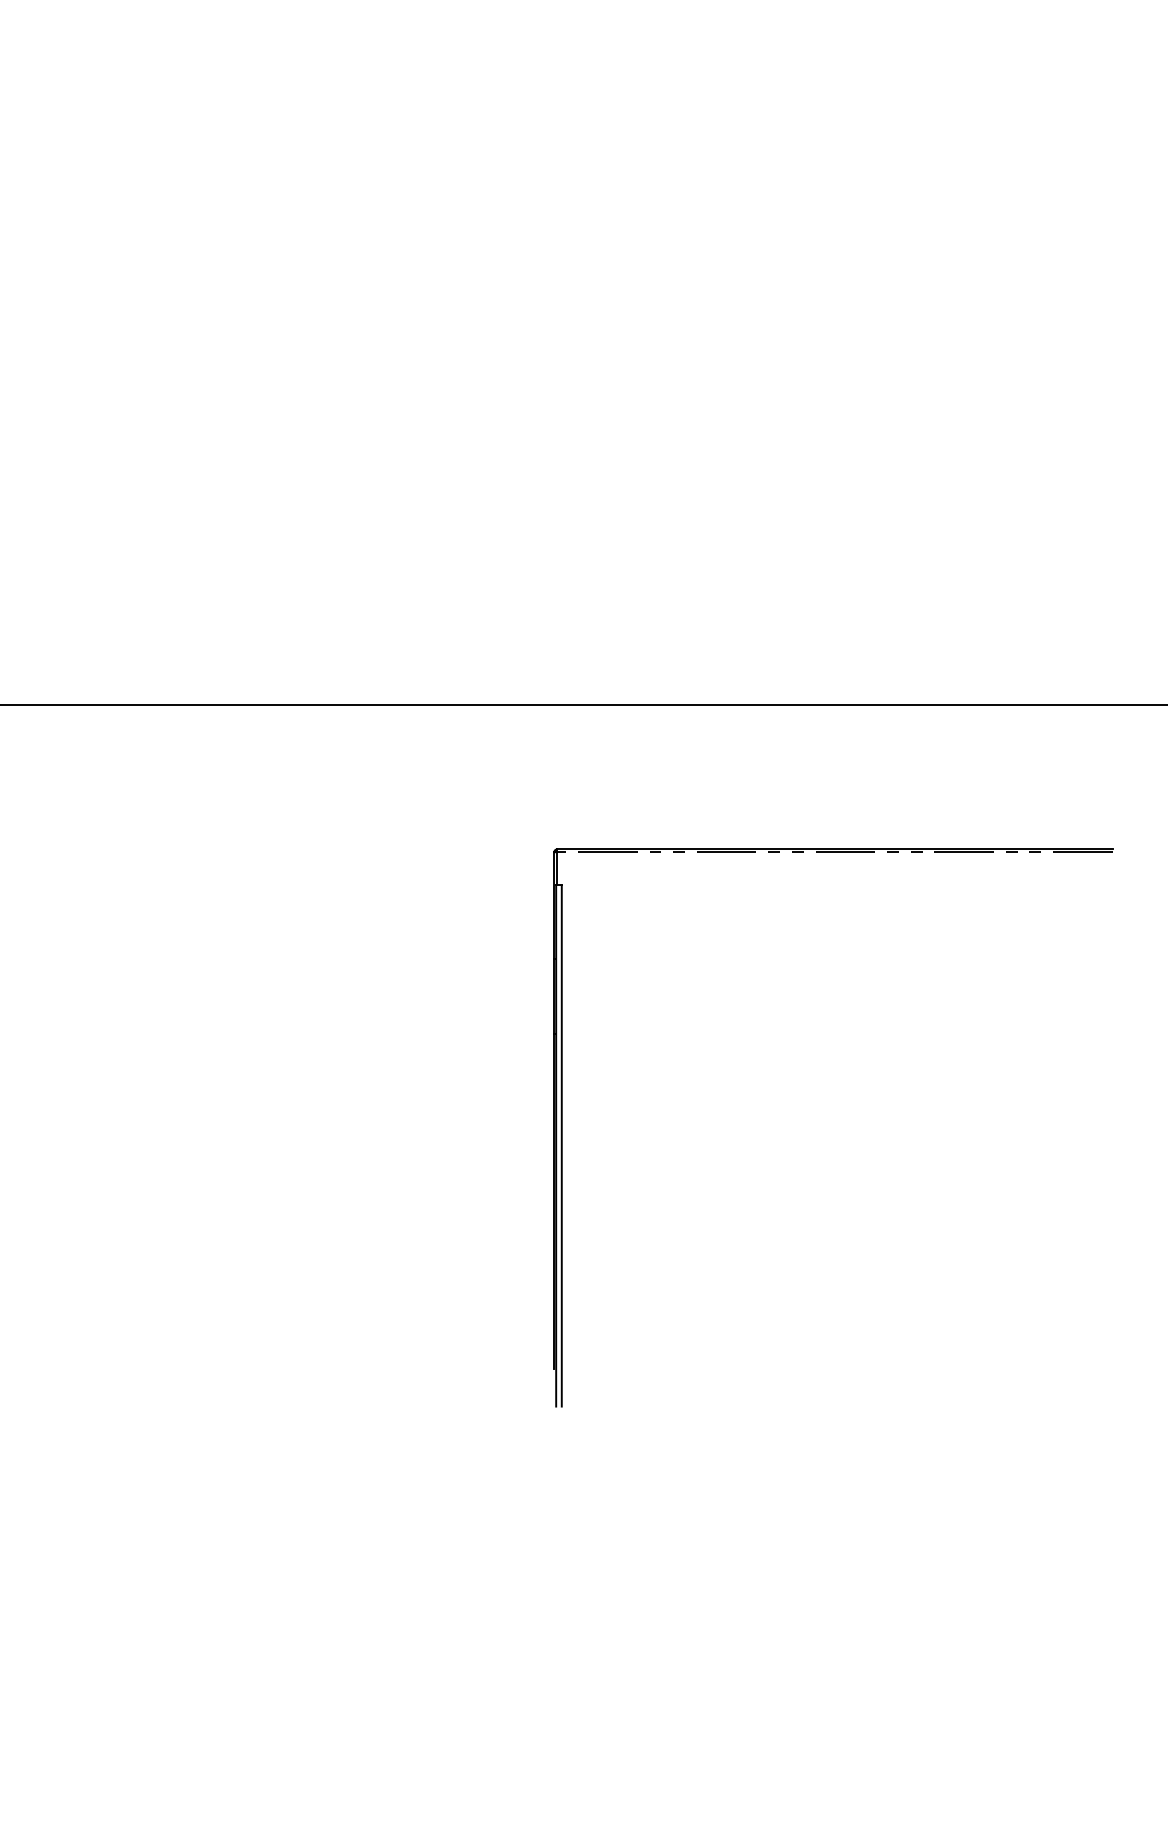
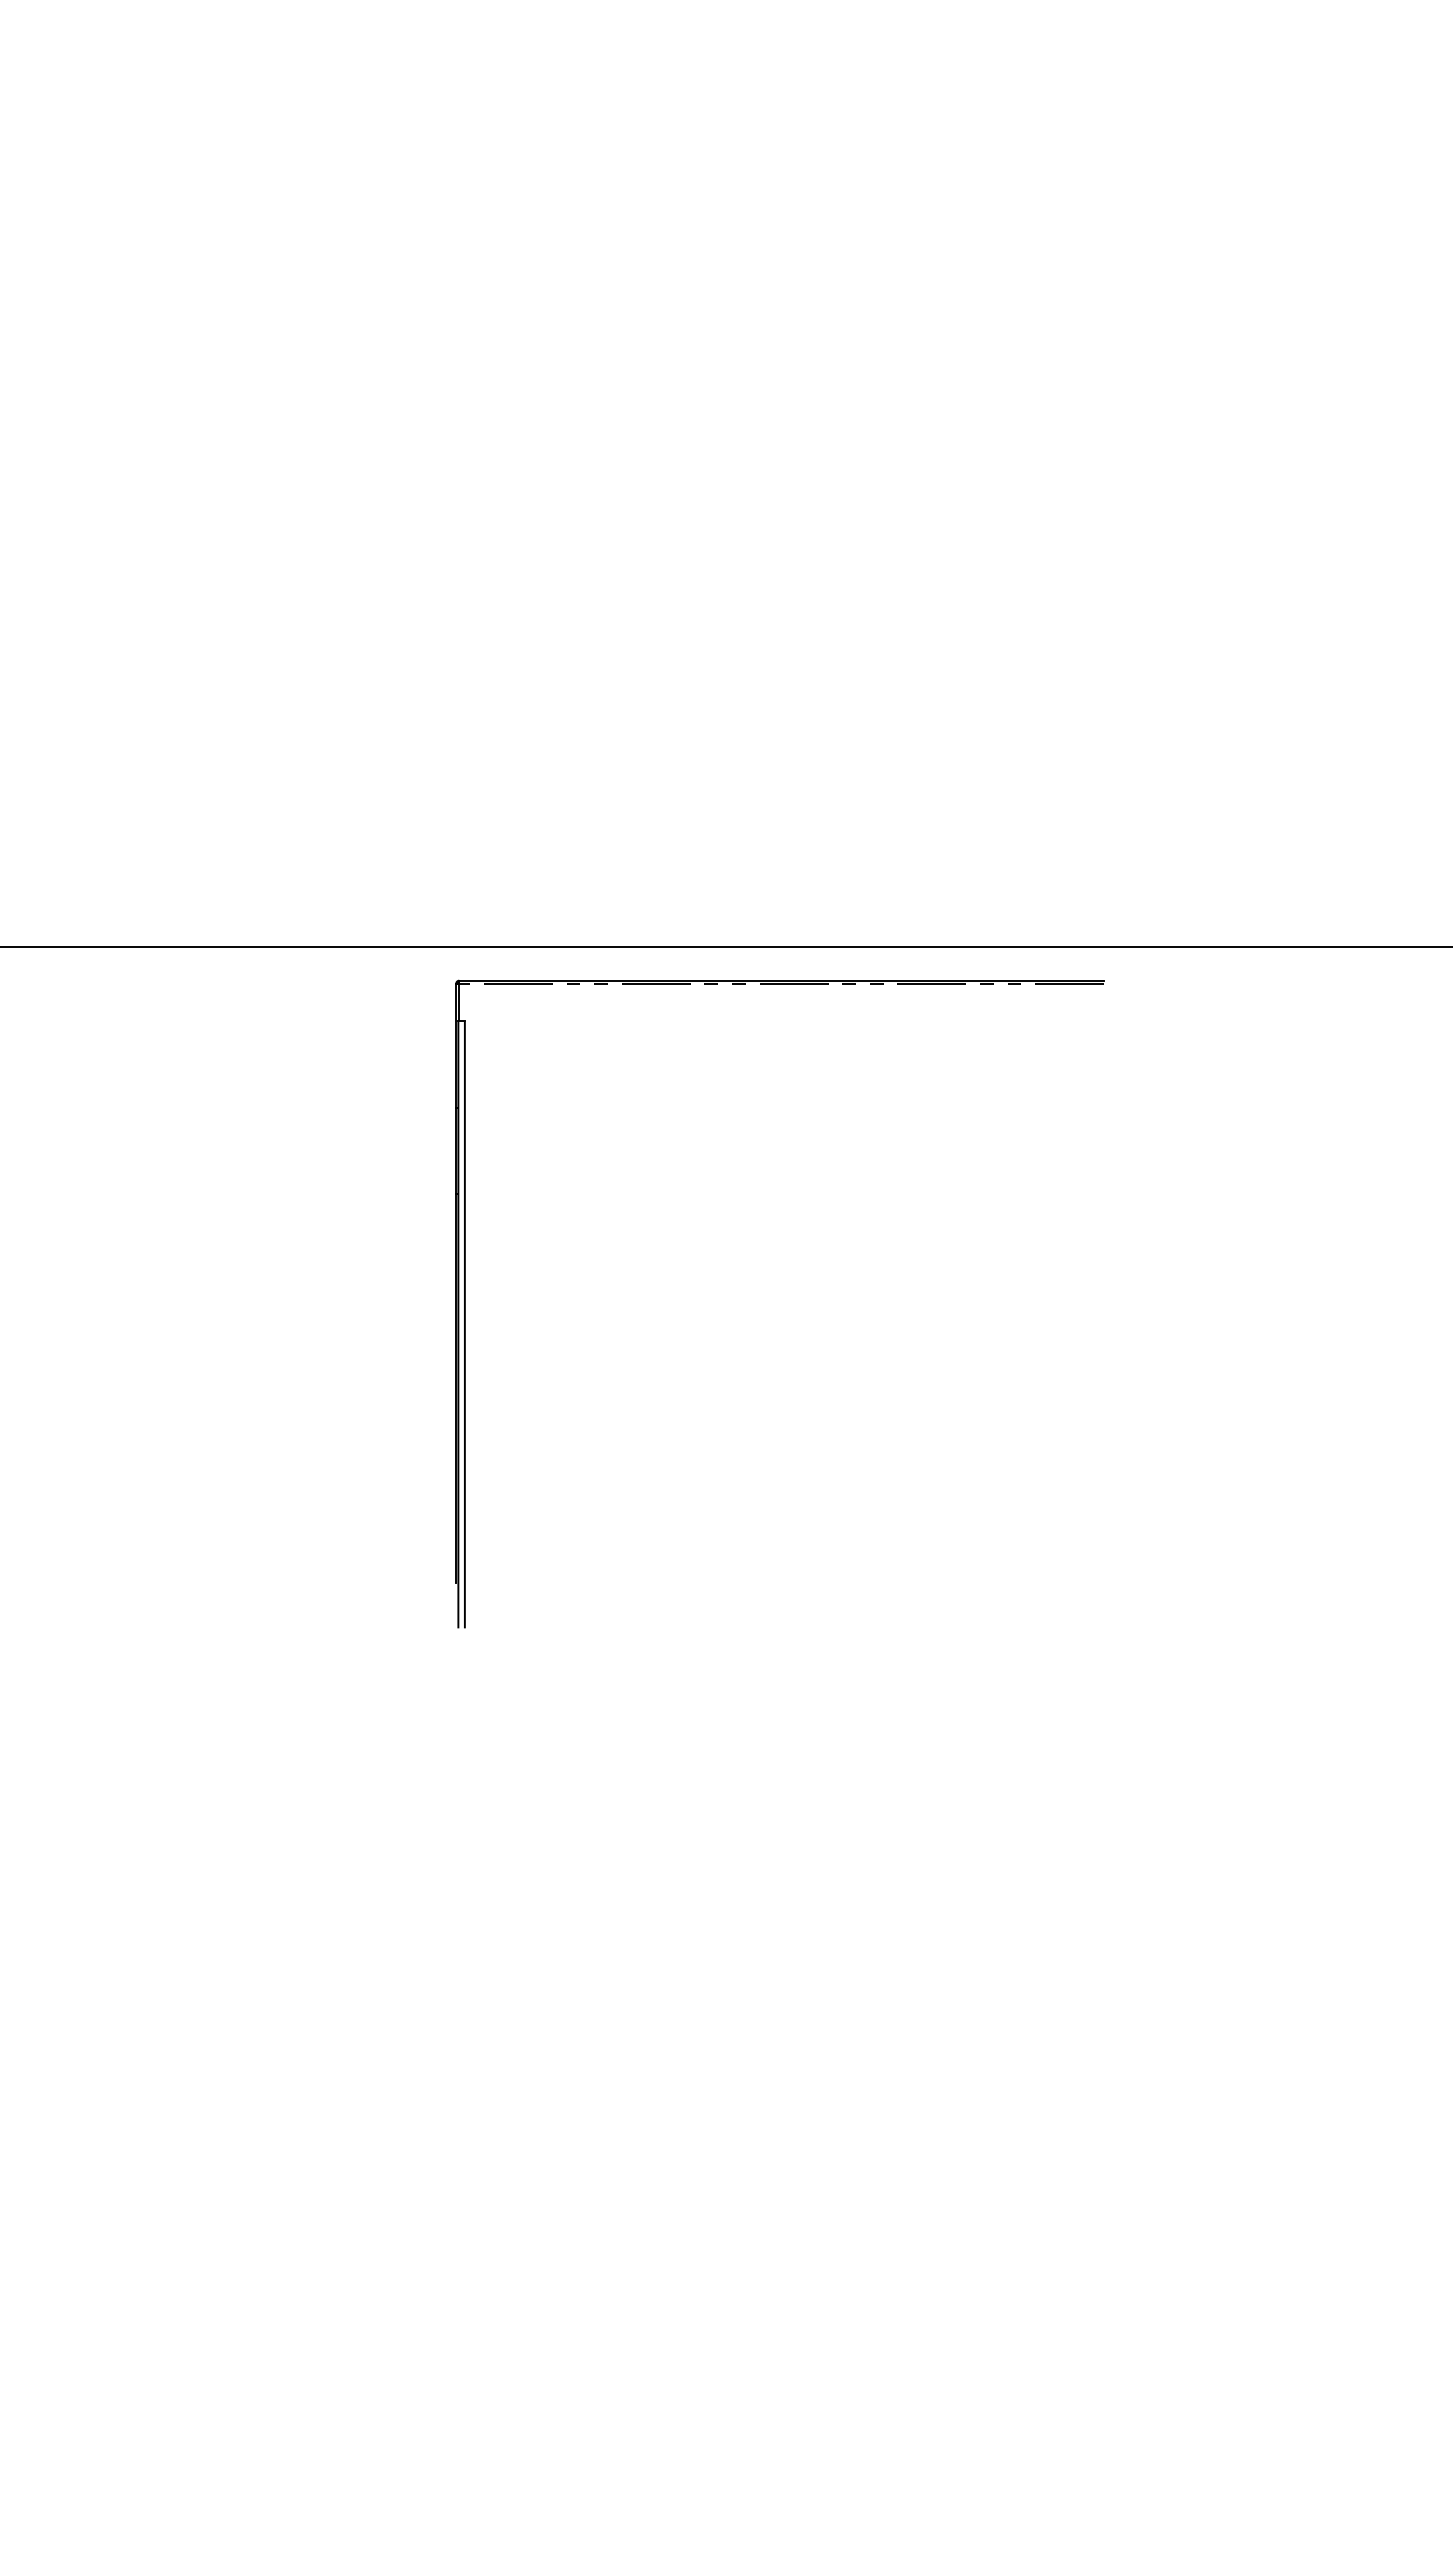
part: (562, 1127) -> (465, 1303), moved

